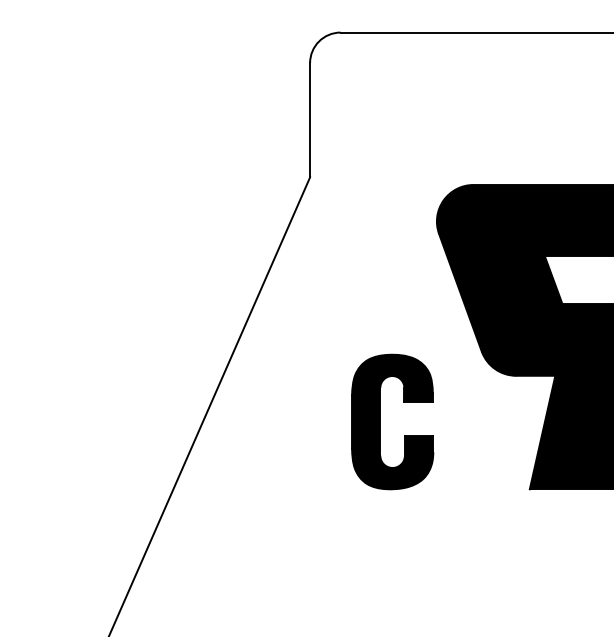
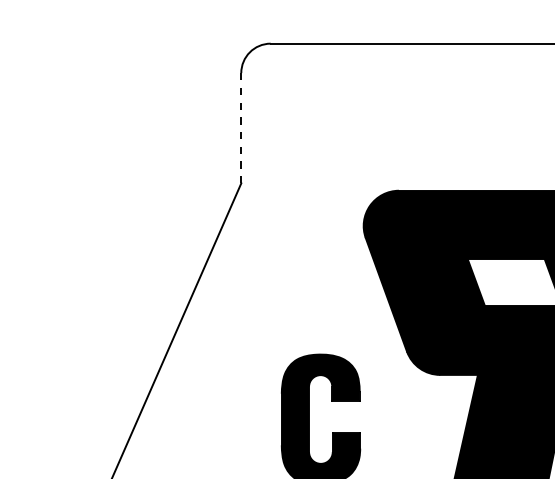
line: (310, 120) -> (241, 128), solid -> dashed

